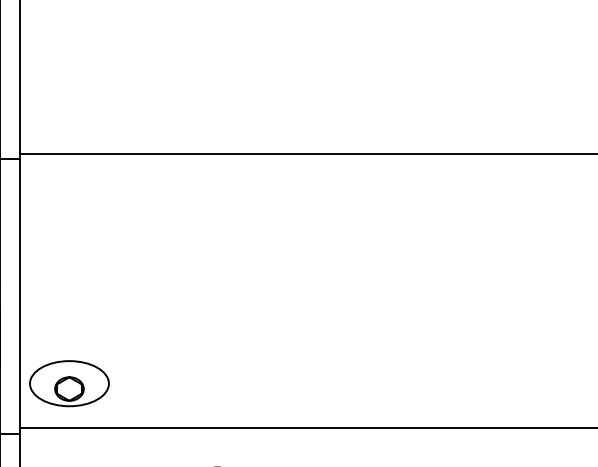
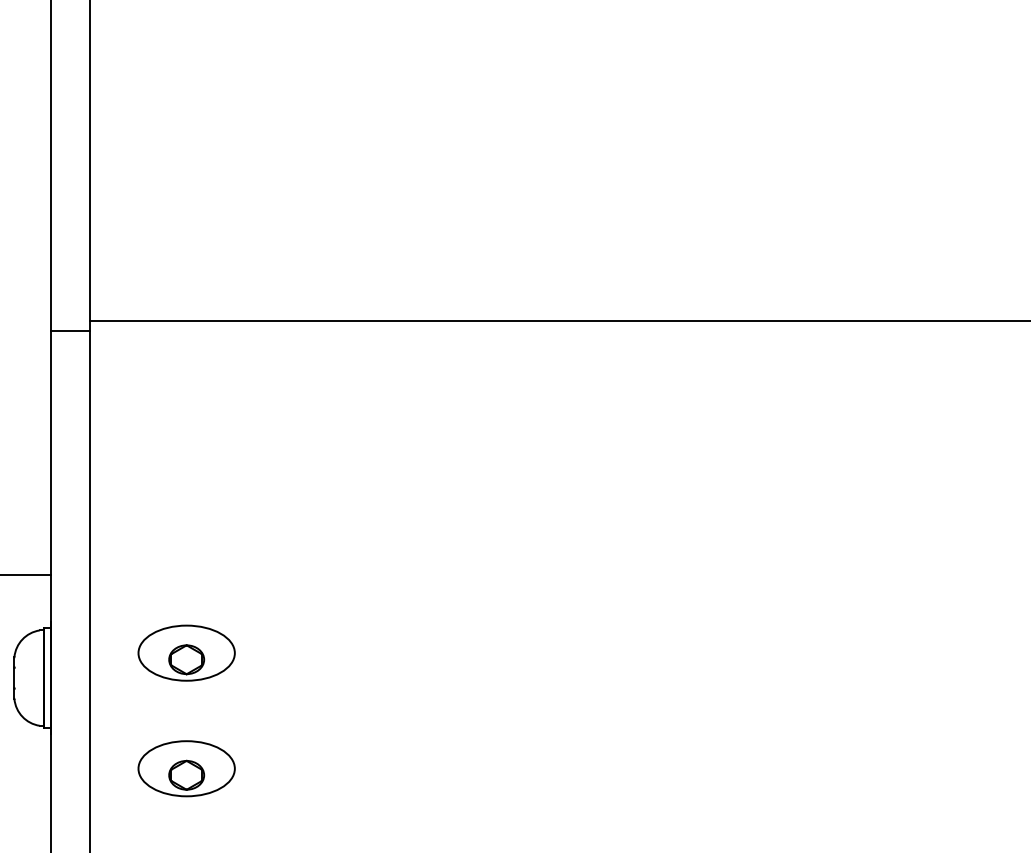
part: (68, 324) -> (185, 653), added
part: (68, 383) -> (185, 768), size x0.62

